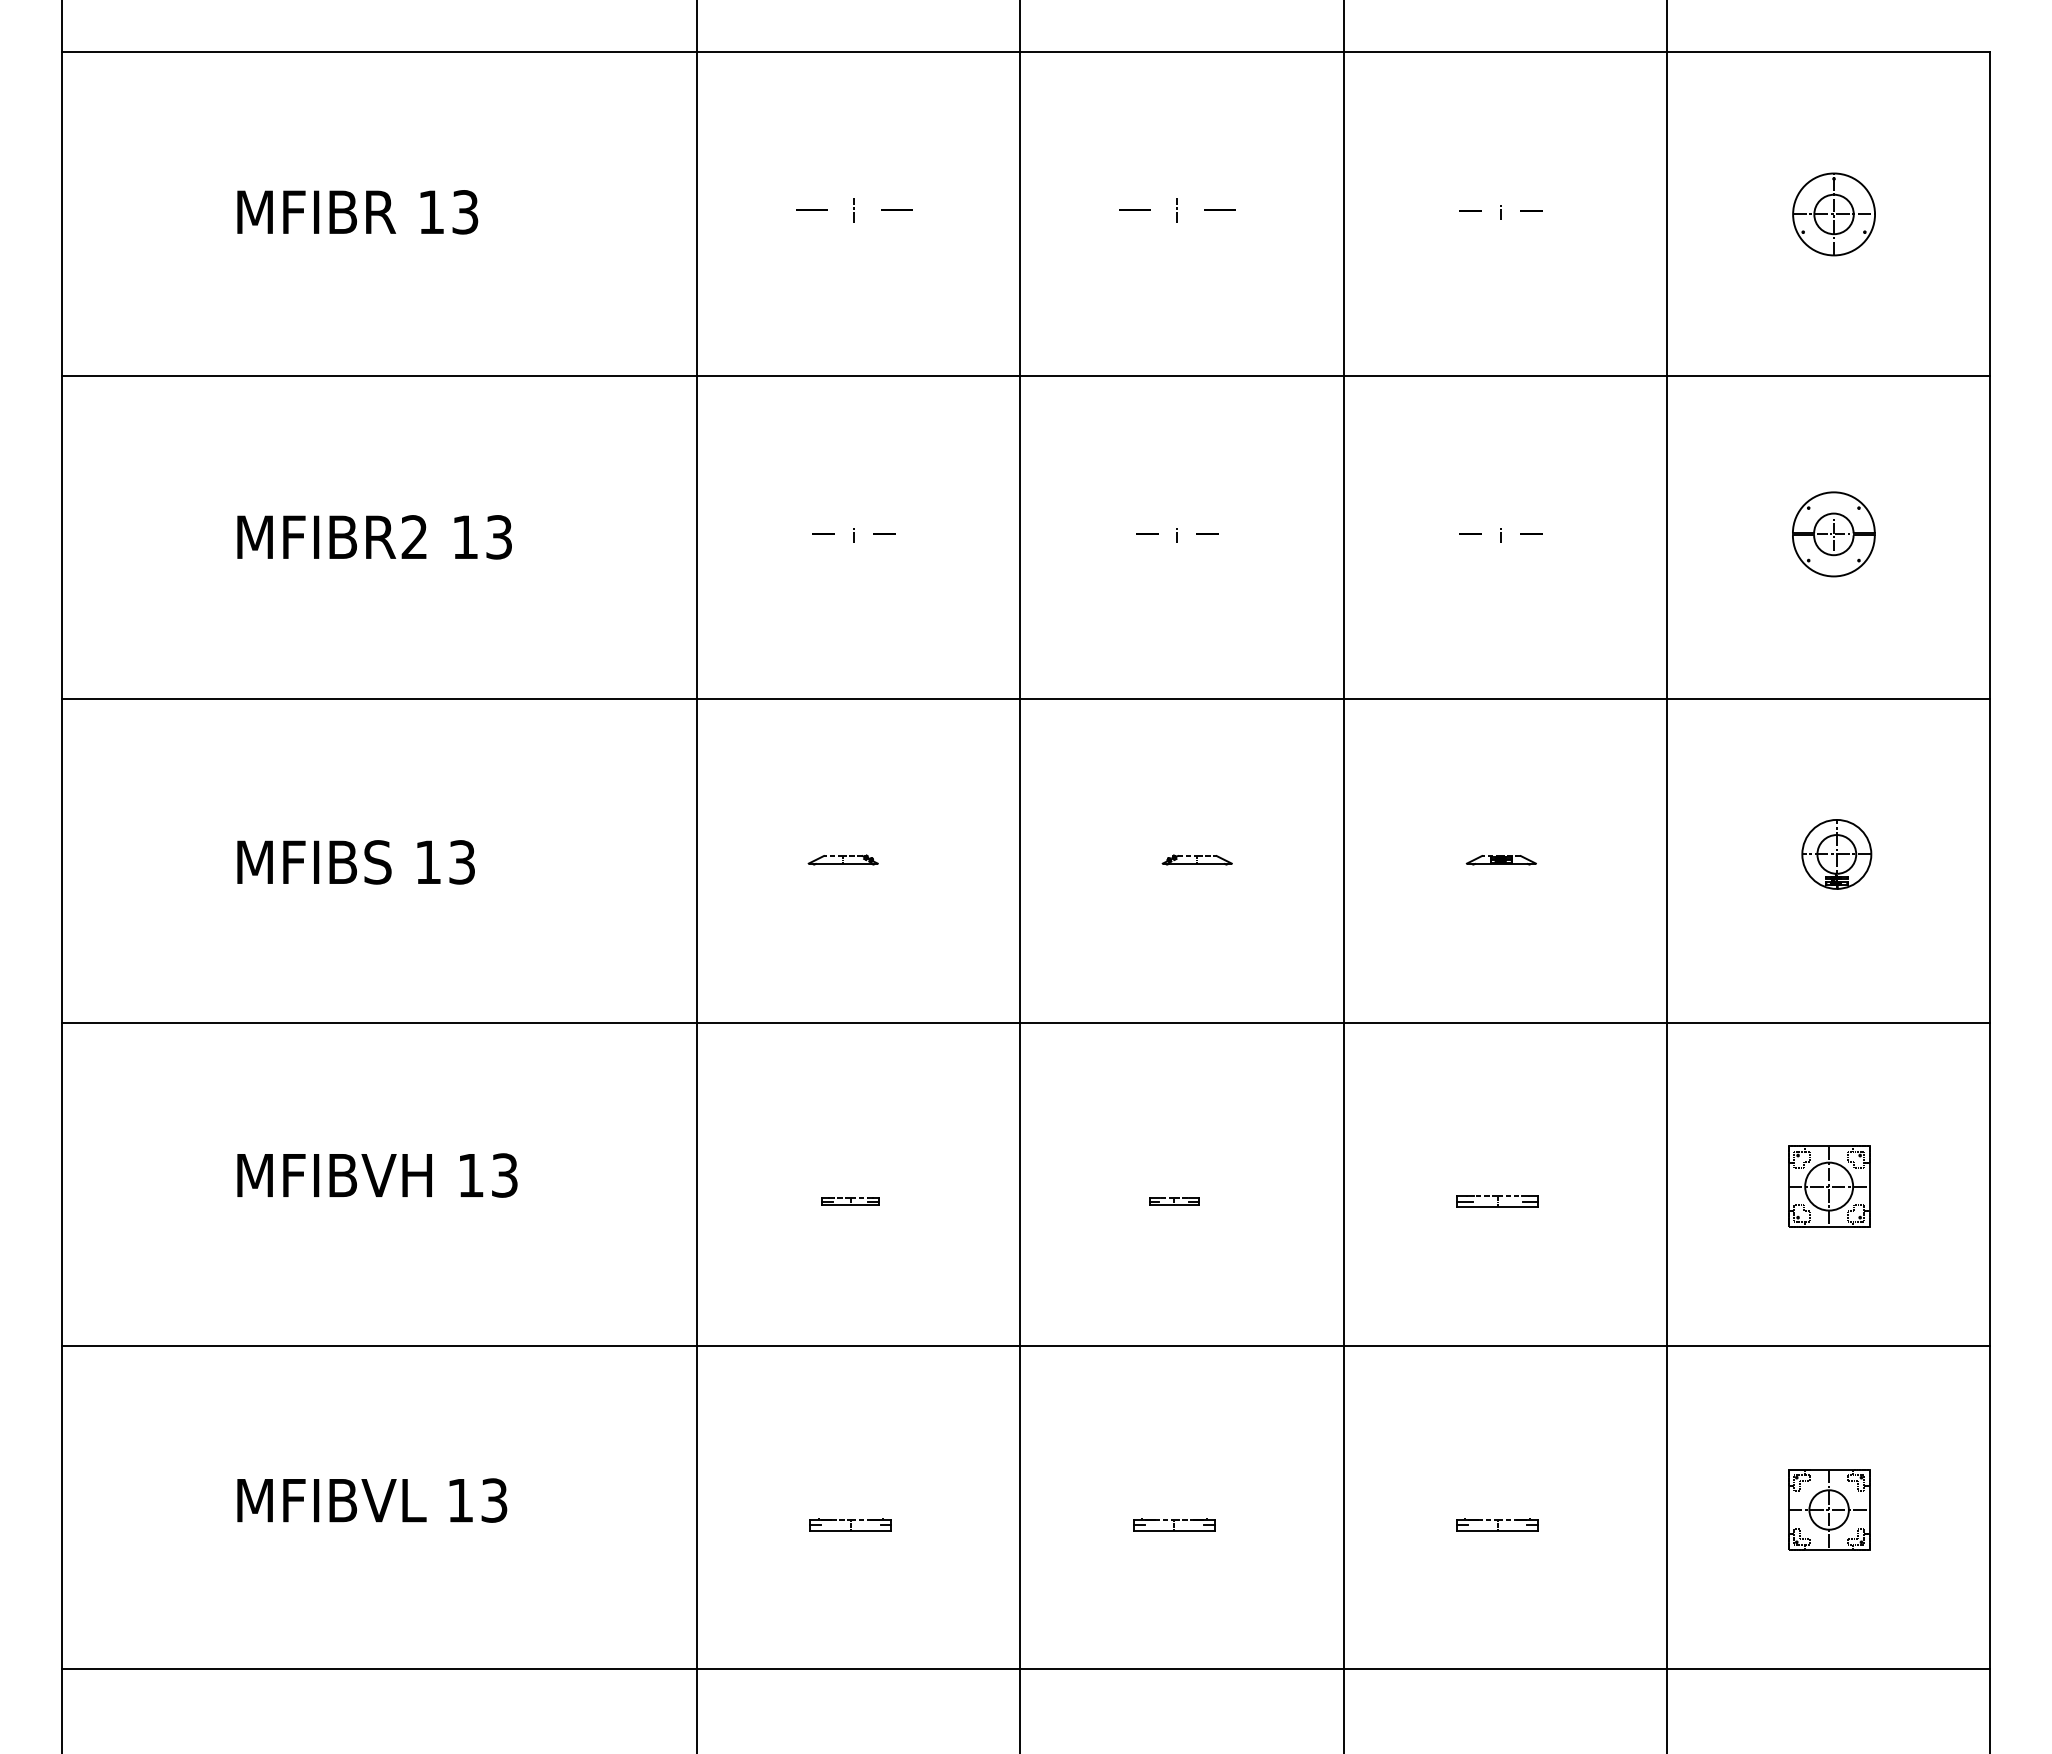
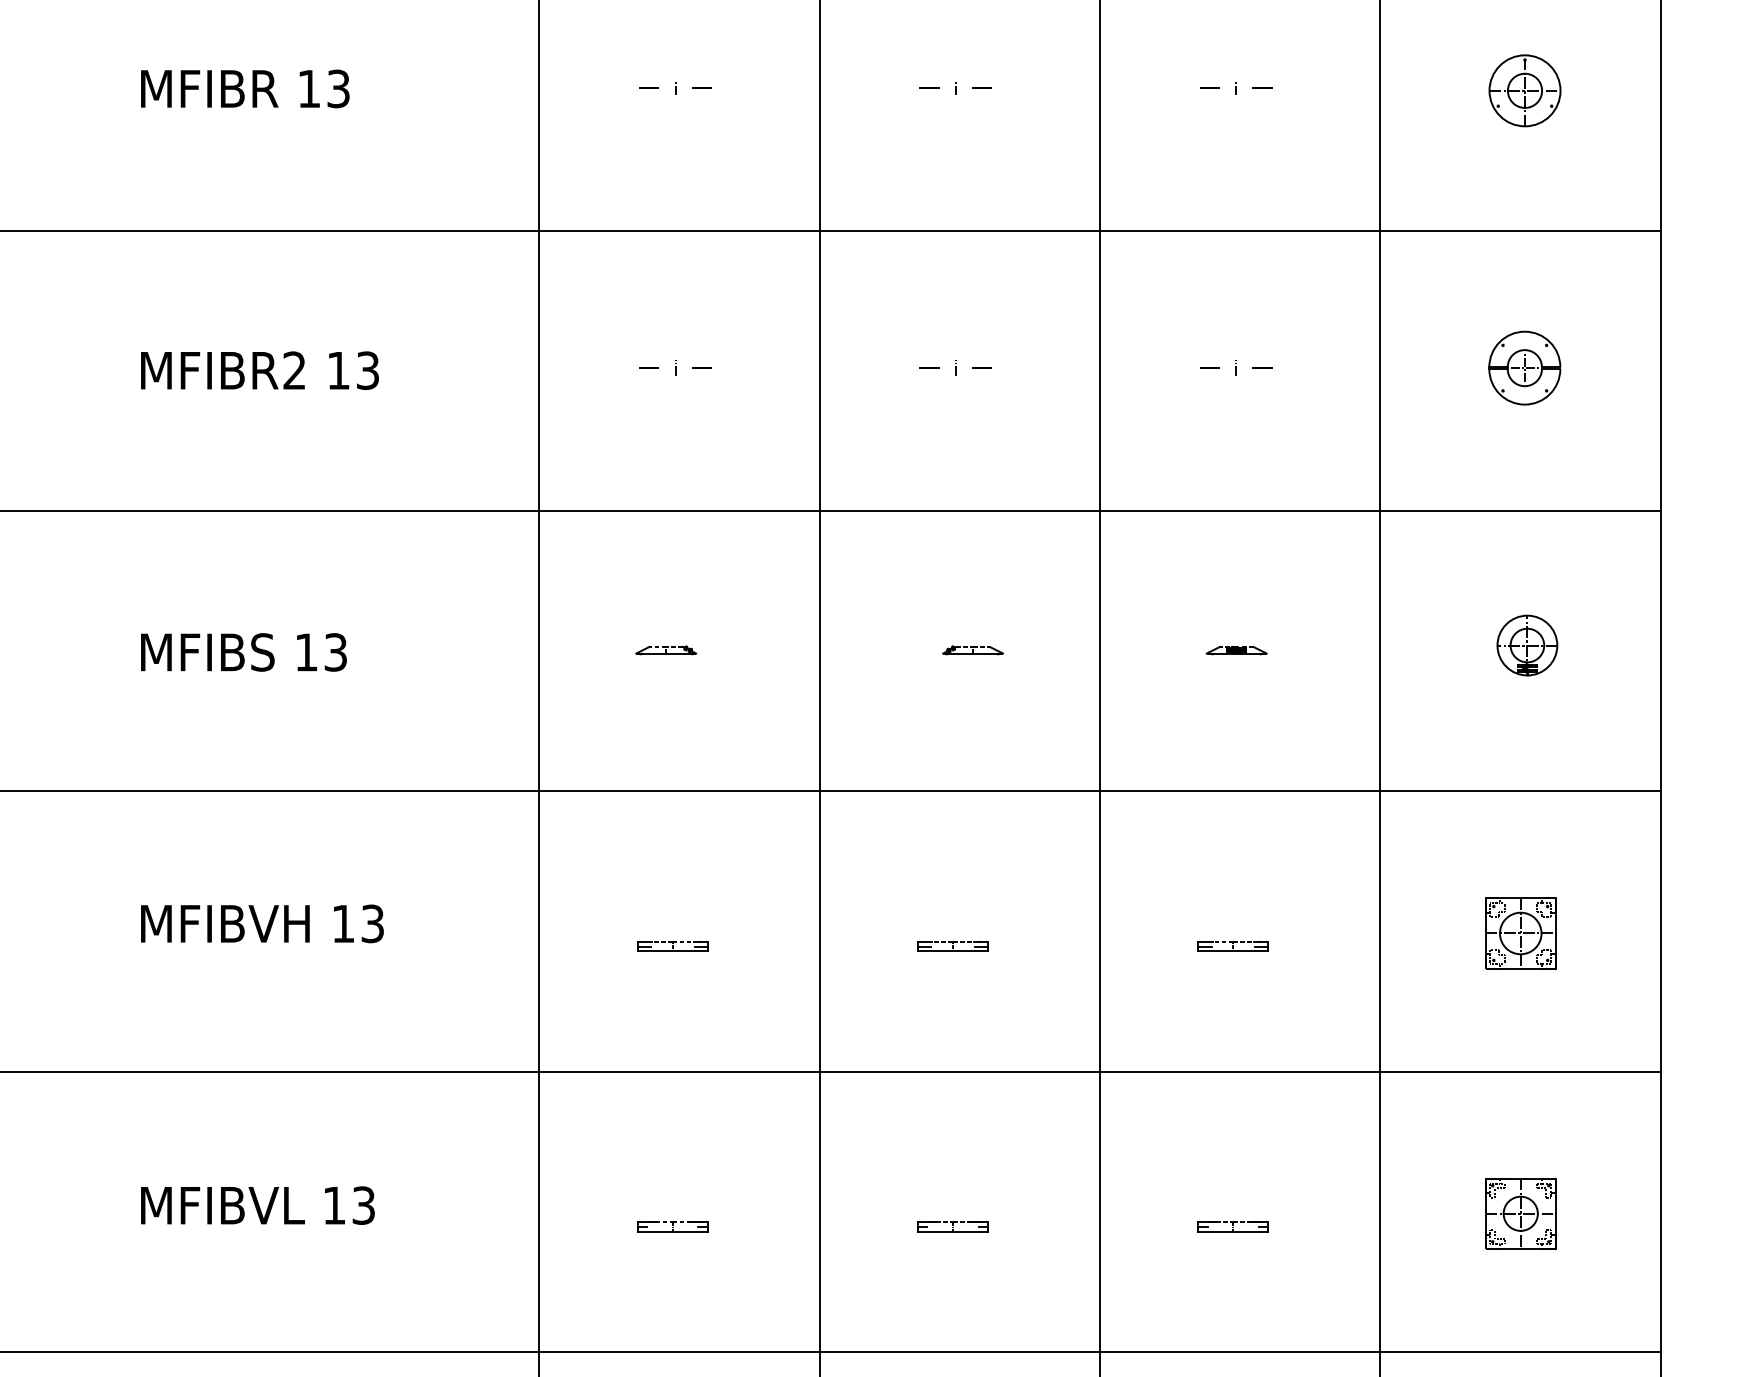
part: (853, 212) -> (675, 89), size x0.71
part: (1177, 212) -> (955, 89), size x0.71
part: (850, 1201) -> (672, 946), size x1.43
part: (1174, 1201) -> (953, 946), size x1.67

